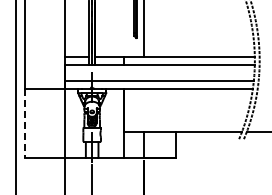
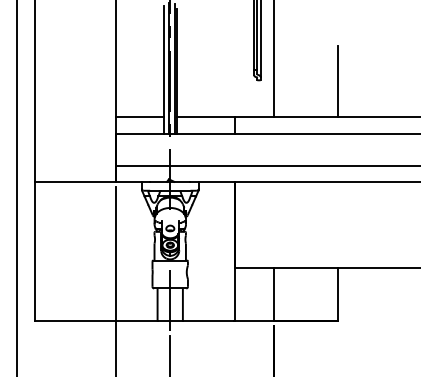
line: (175, 38) -> (337, 80), added
line: (25, 123) -> (36, 251), dashed -> solid

